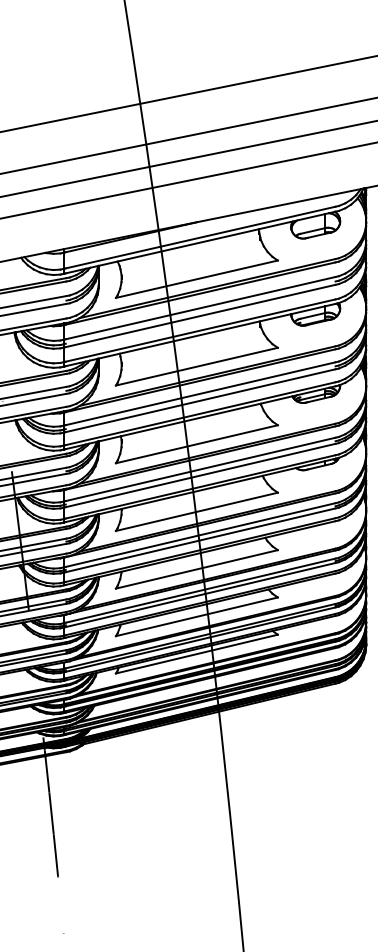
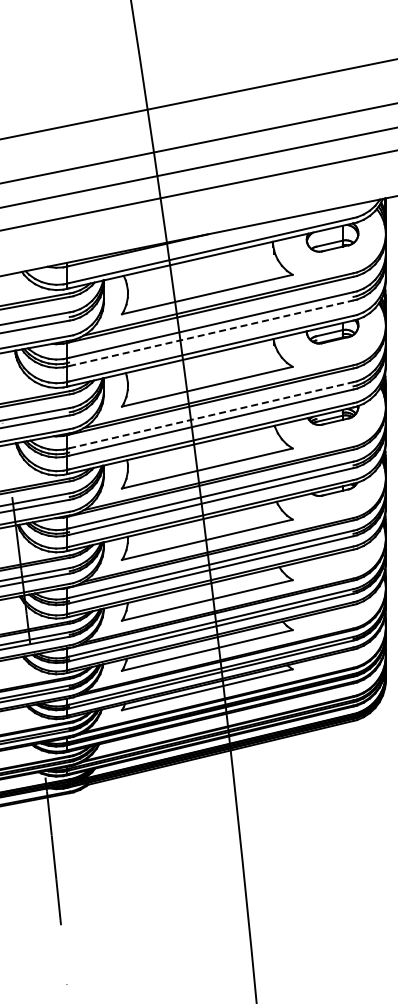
line: (200, 316) -> (211, 333), solid -> dashed
line: (200, 393) -> (211, 415), solid -> dashed

